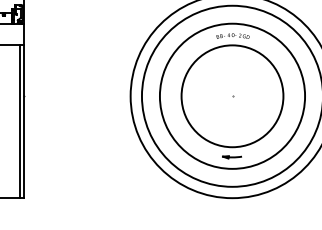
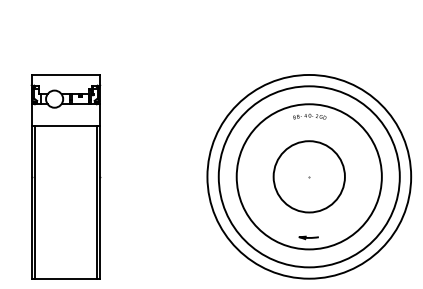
circle: (232, 95) -> (309, 176), size x0.7

